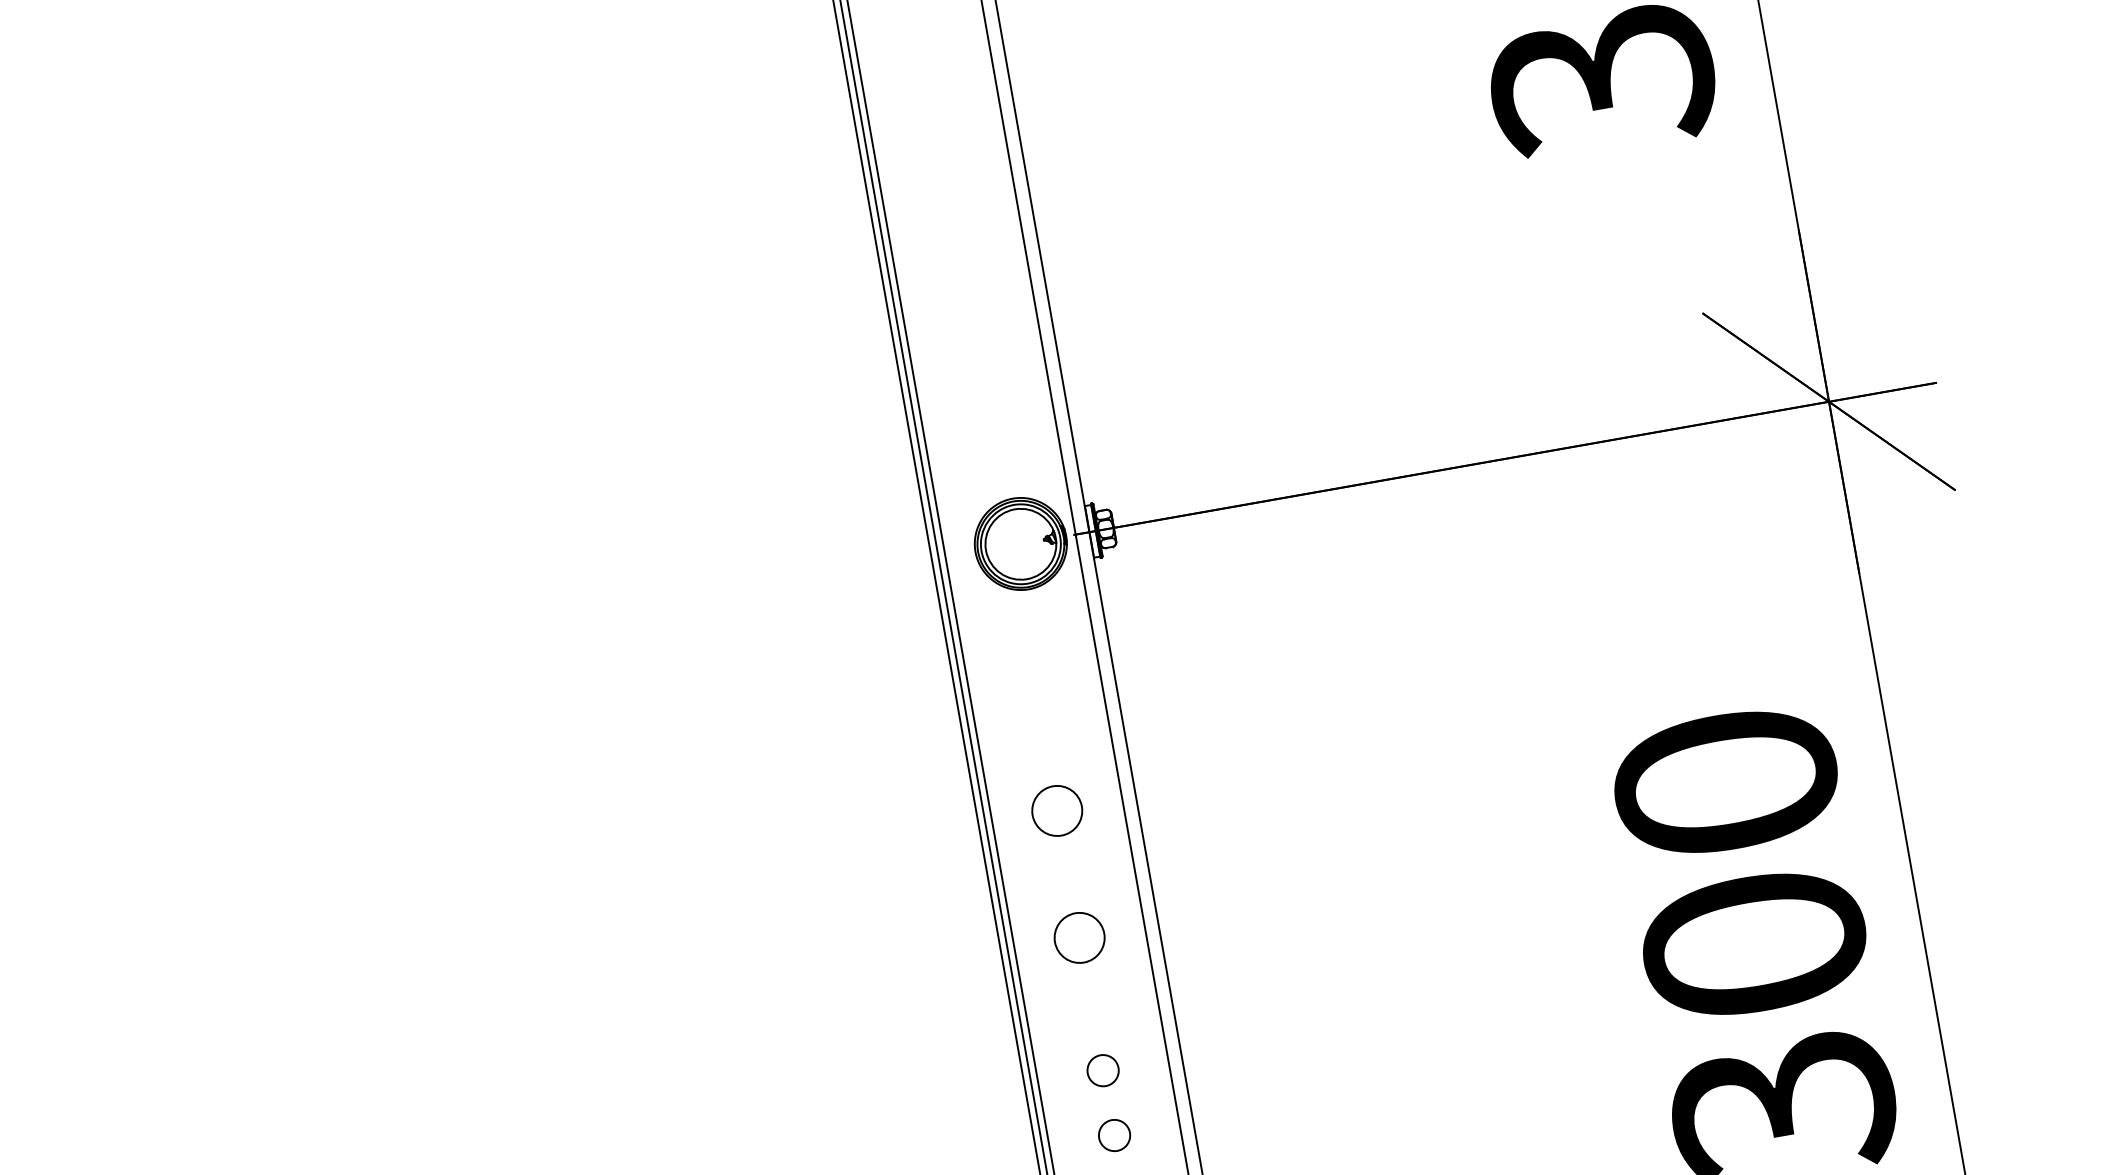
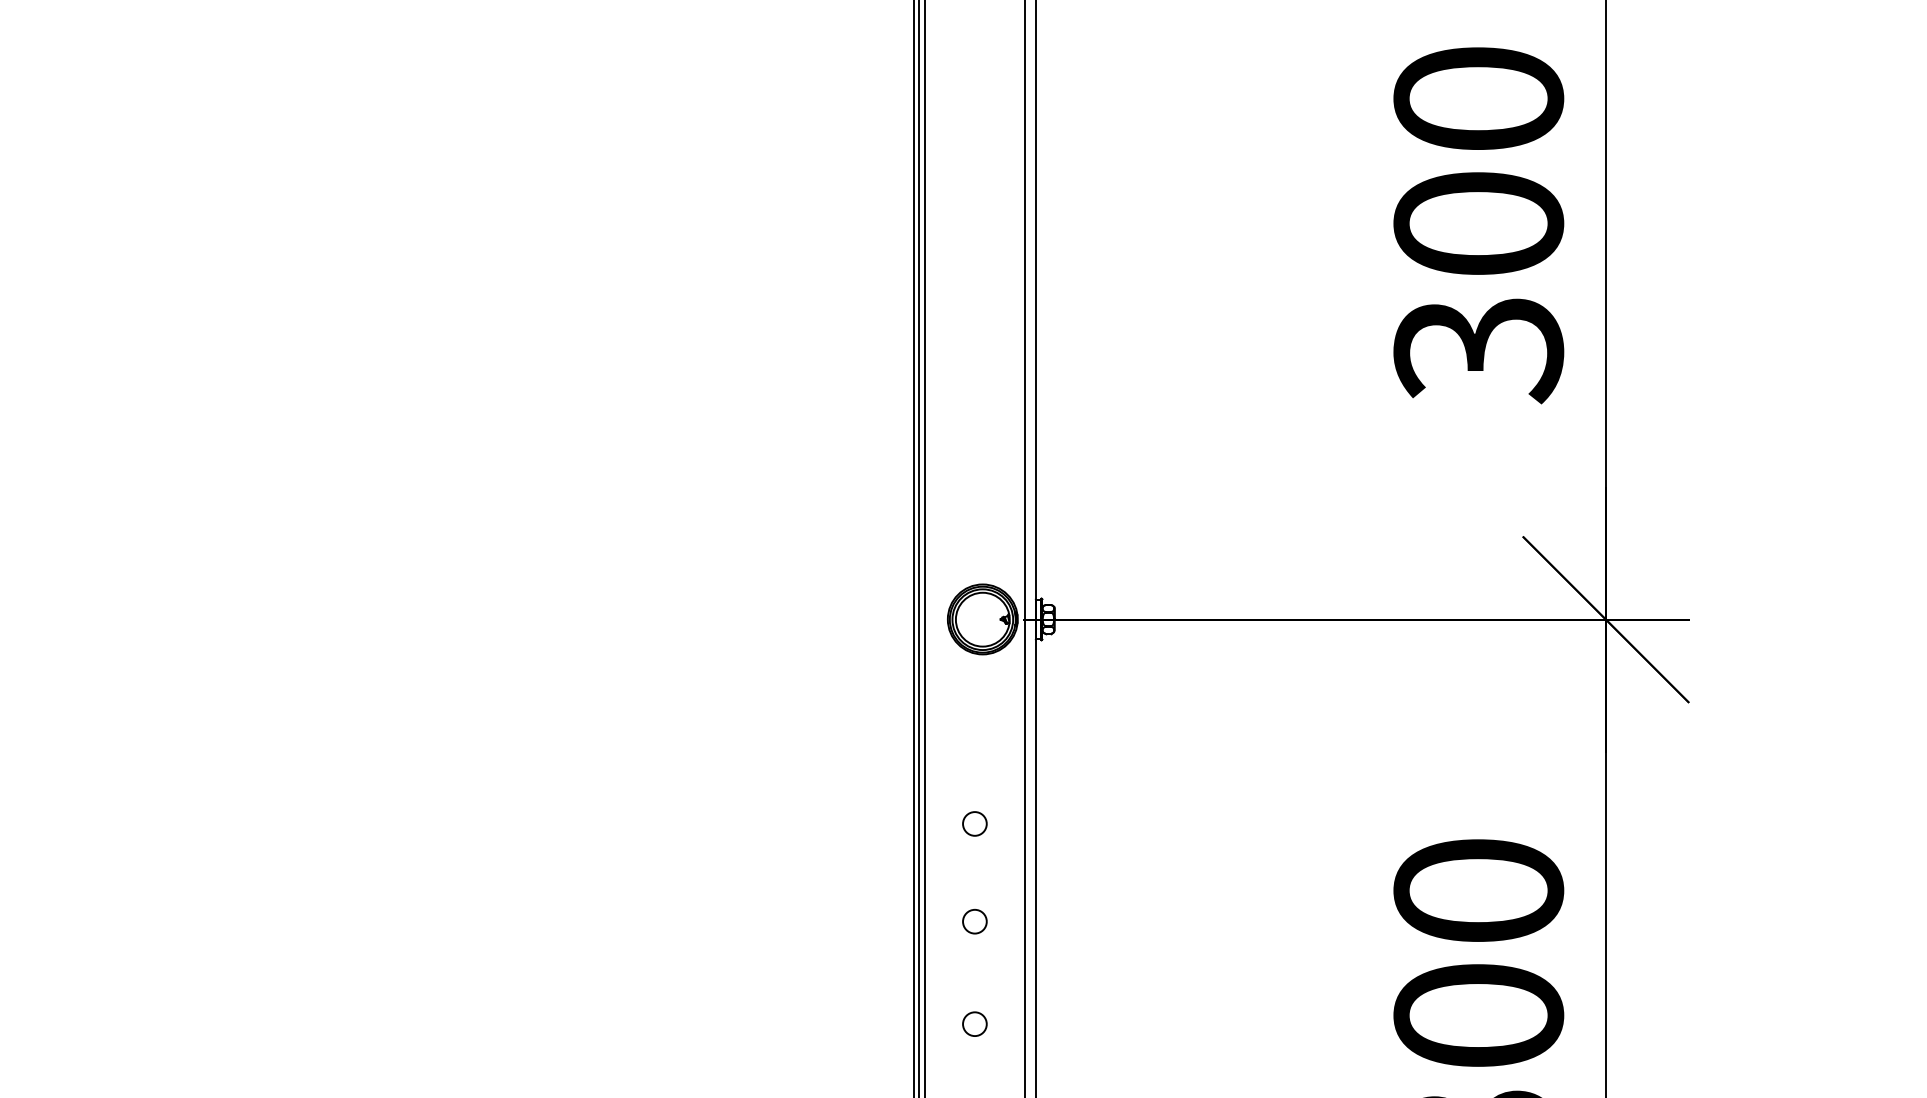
circle: (1056, 810) -> (974, 823), size x0.62
circle: (1079, 937) -> (974, 921), size x0.62
circle: (1113, 1134) -> (974, 1073), removed

